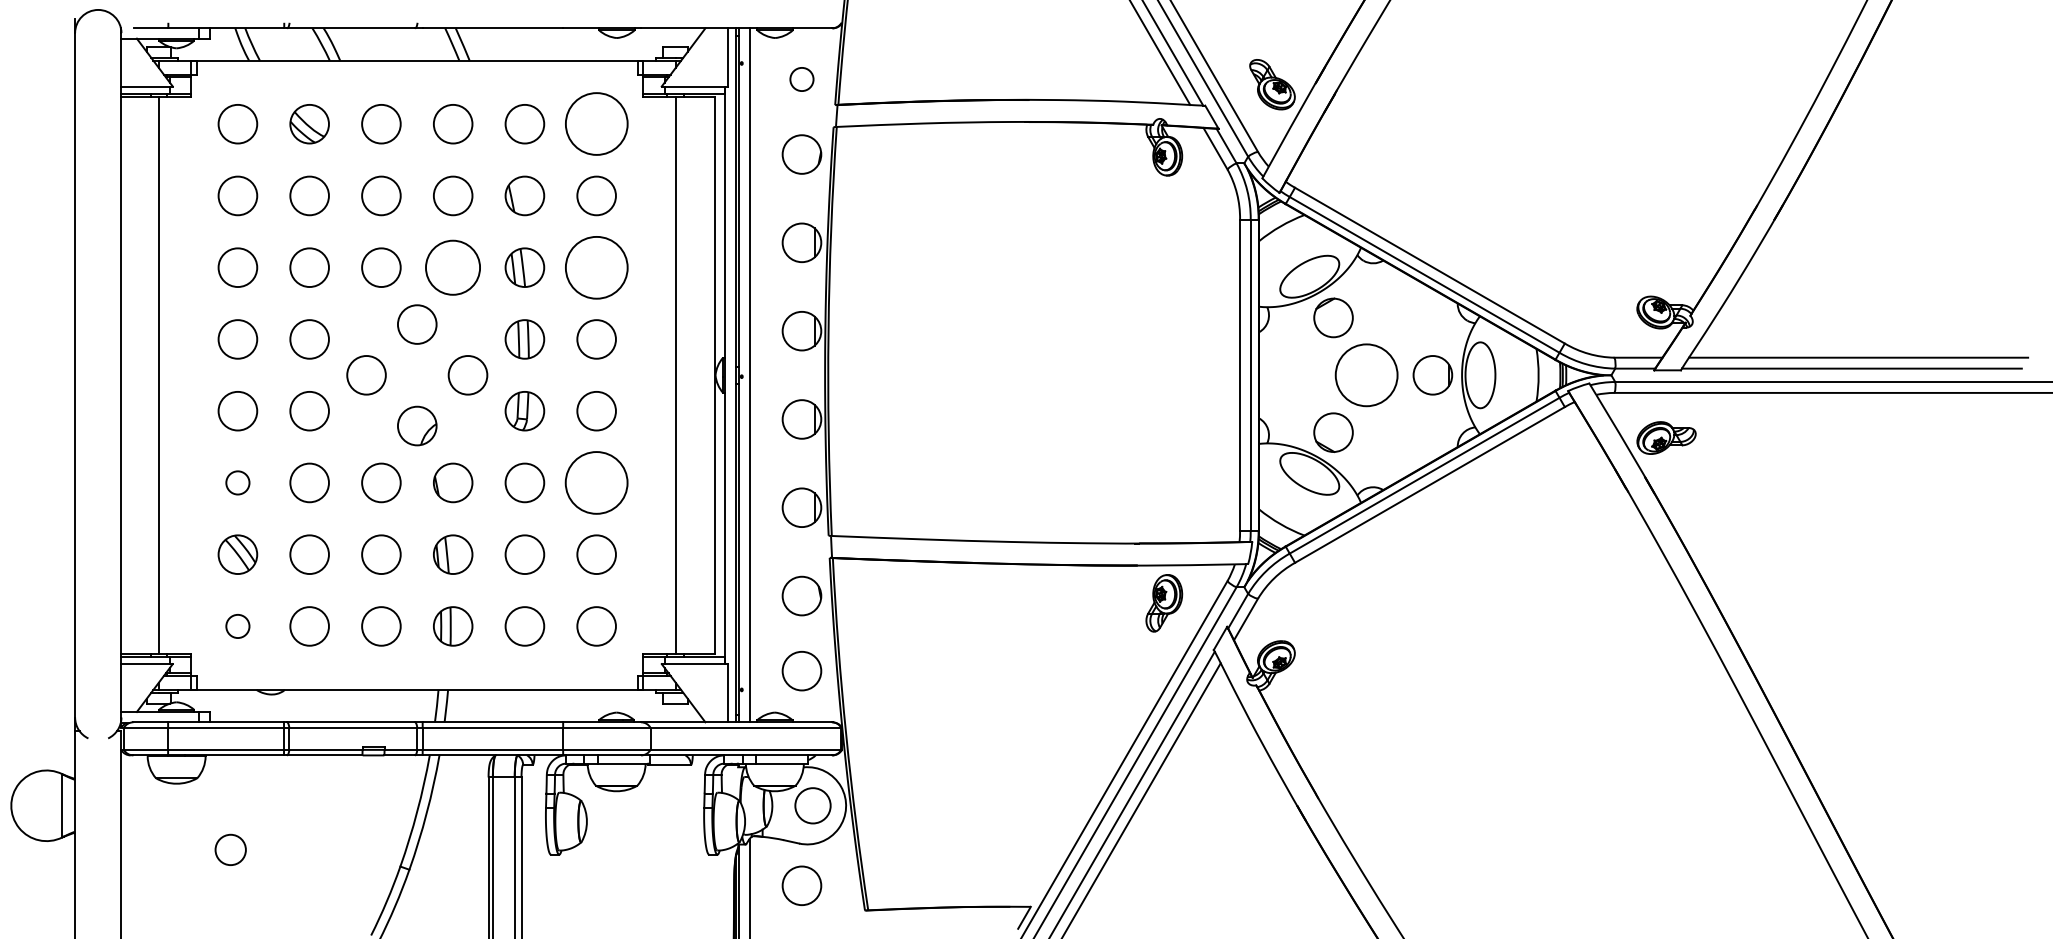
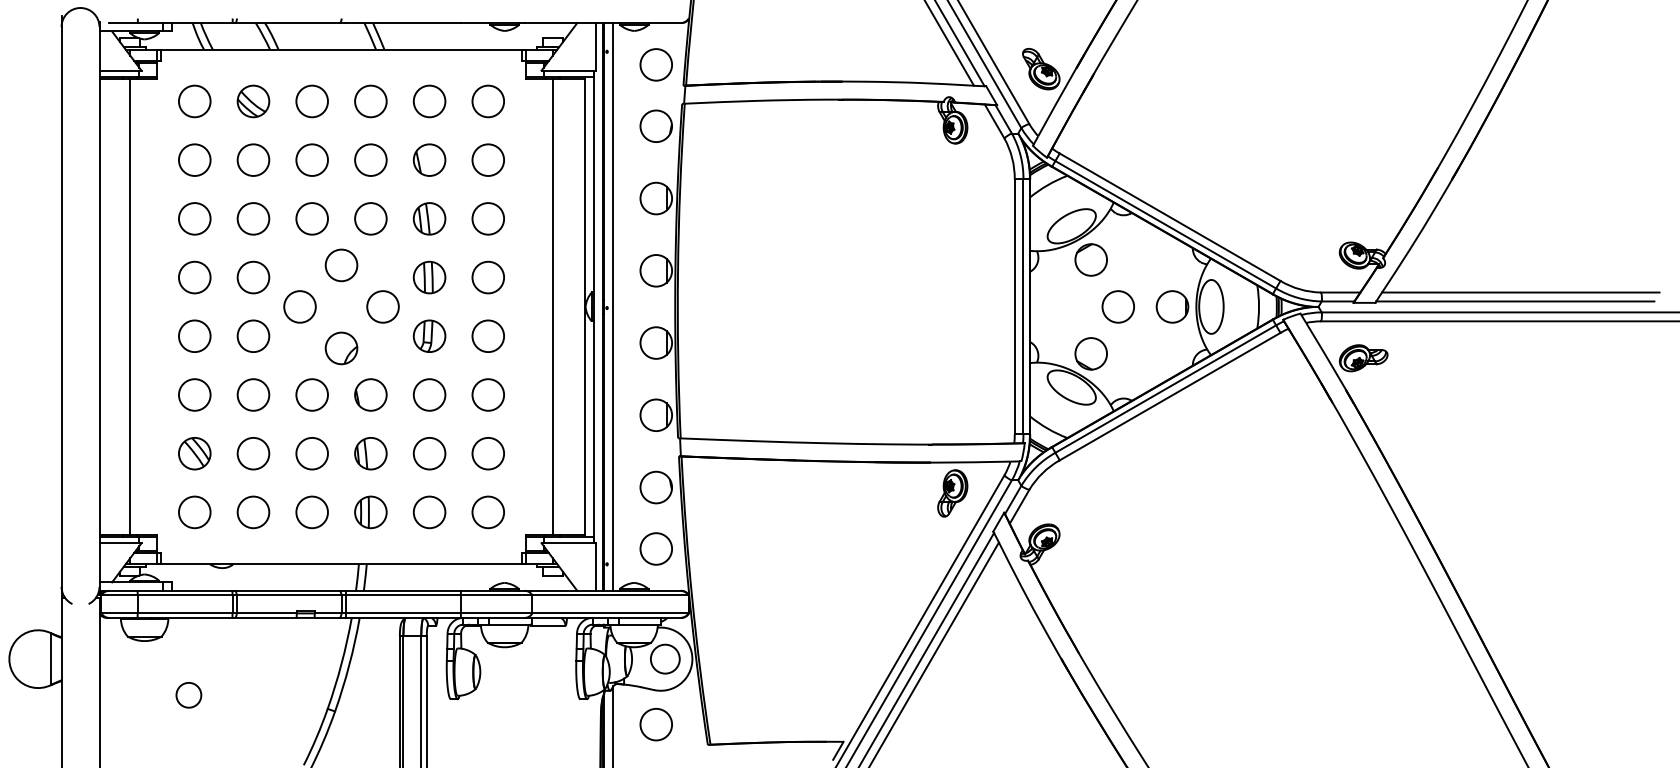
circle: (801, 79) -> (655, 64), size x1.67
circle: (596, 124) -> (488, 101), size x0.62
circle: (453, 267) -> (371, 218), size x0.71
circle: (596, 267) -> (488, 218), size x0.62
circle: (1366, 375) -> (1118, 307), size x0.62
circle: (237, 482) -> (194, 394), size x1.67
circle: (596, 482) -> (488, 394), size x0.62
circle: (237, 626) -> (194, 512), size x1.67

